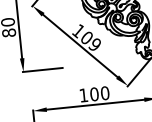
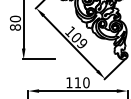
text: (93, 94) -> (77, 82), 100 -> 110

